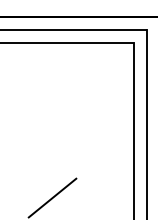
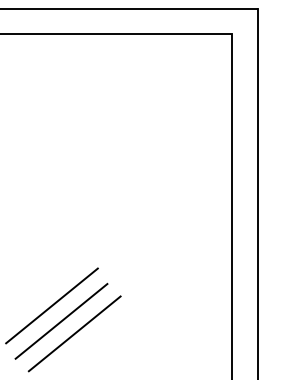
line: (40, 183) -> (51, 305), added
line: (45, 191) -> (61, 321), added

